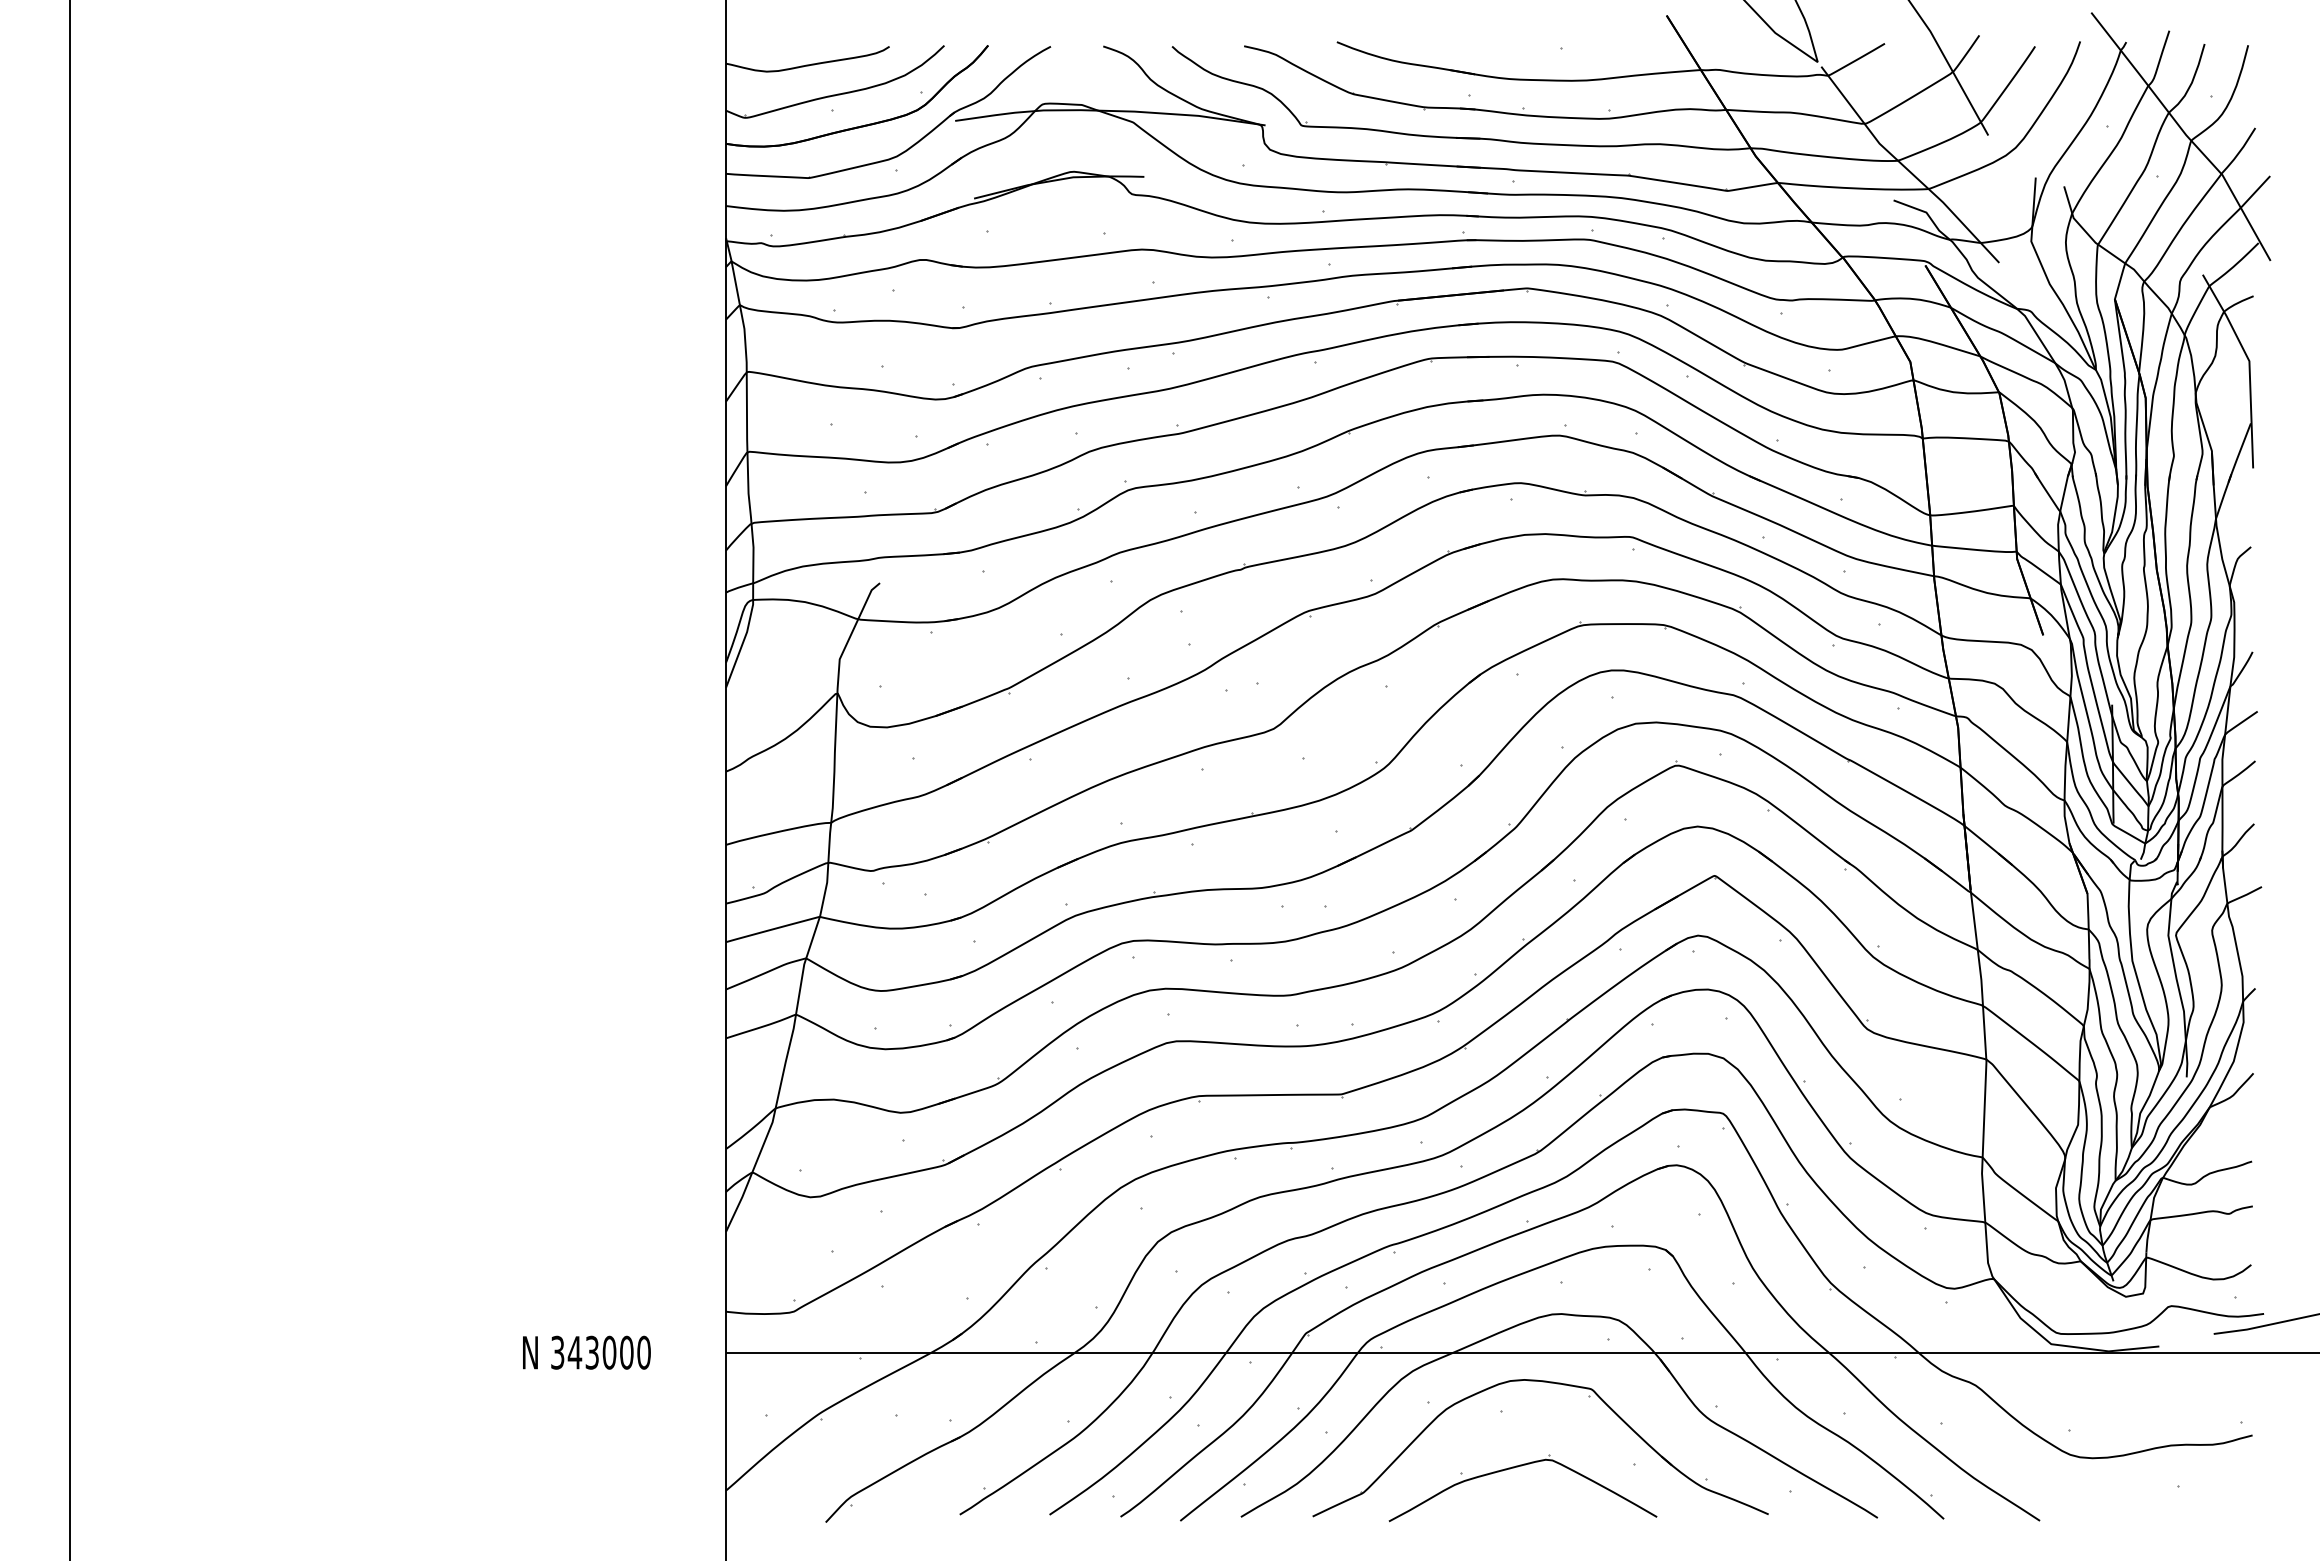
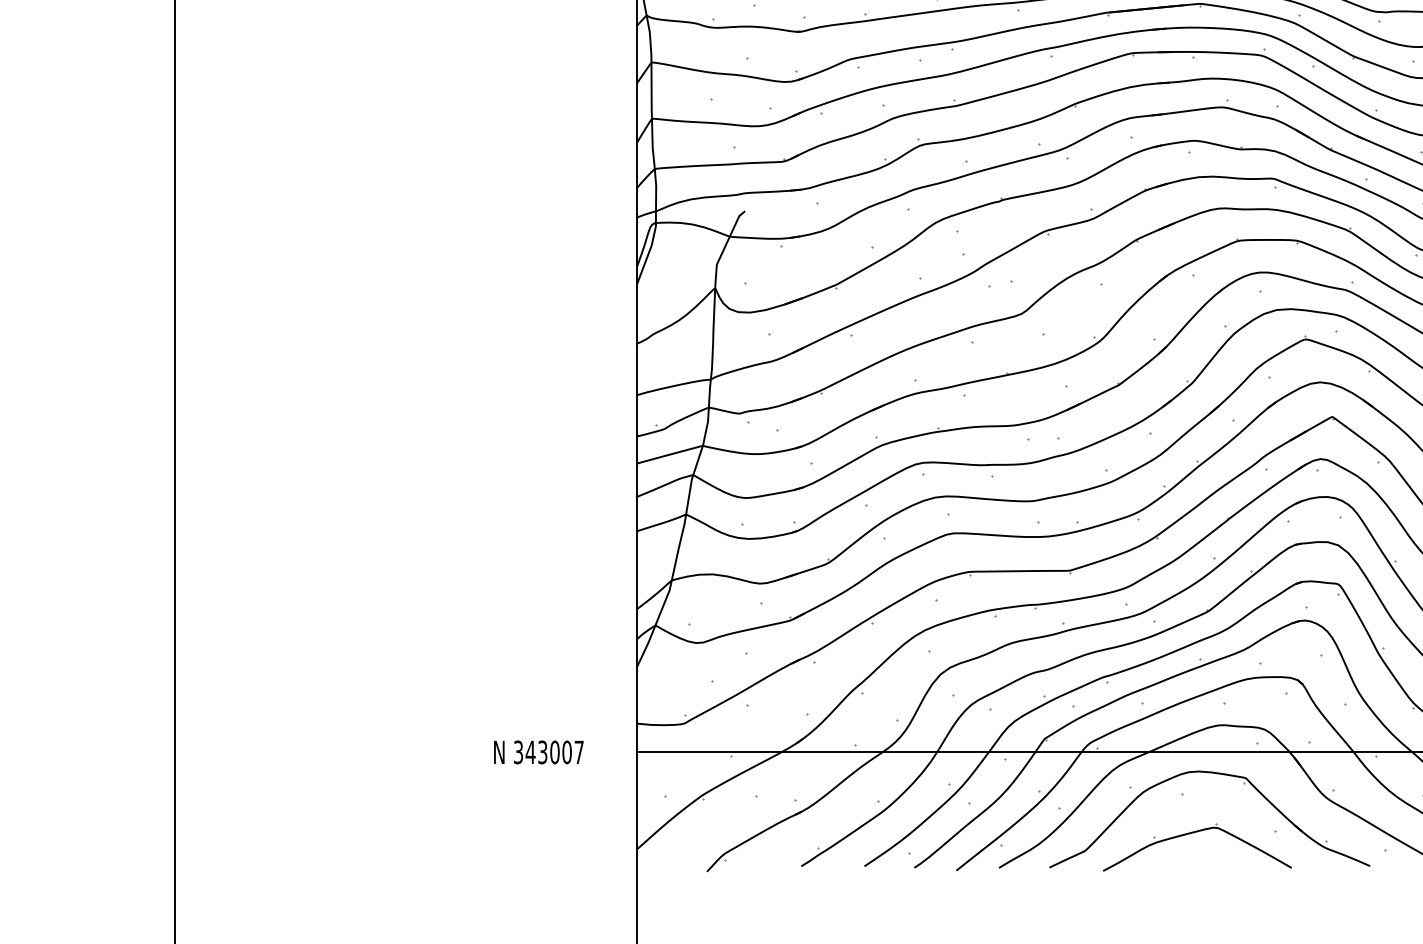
text: (643, 1352) -> (578, 752), 343000 -> 343007

